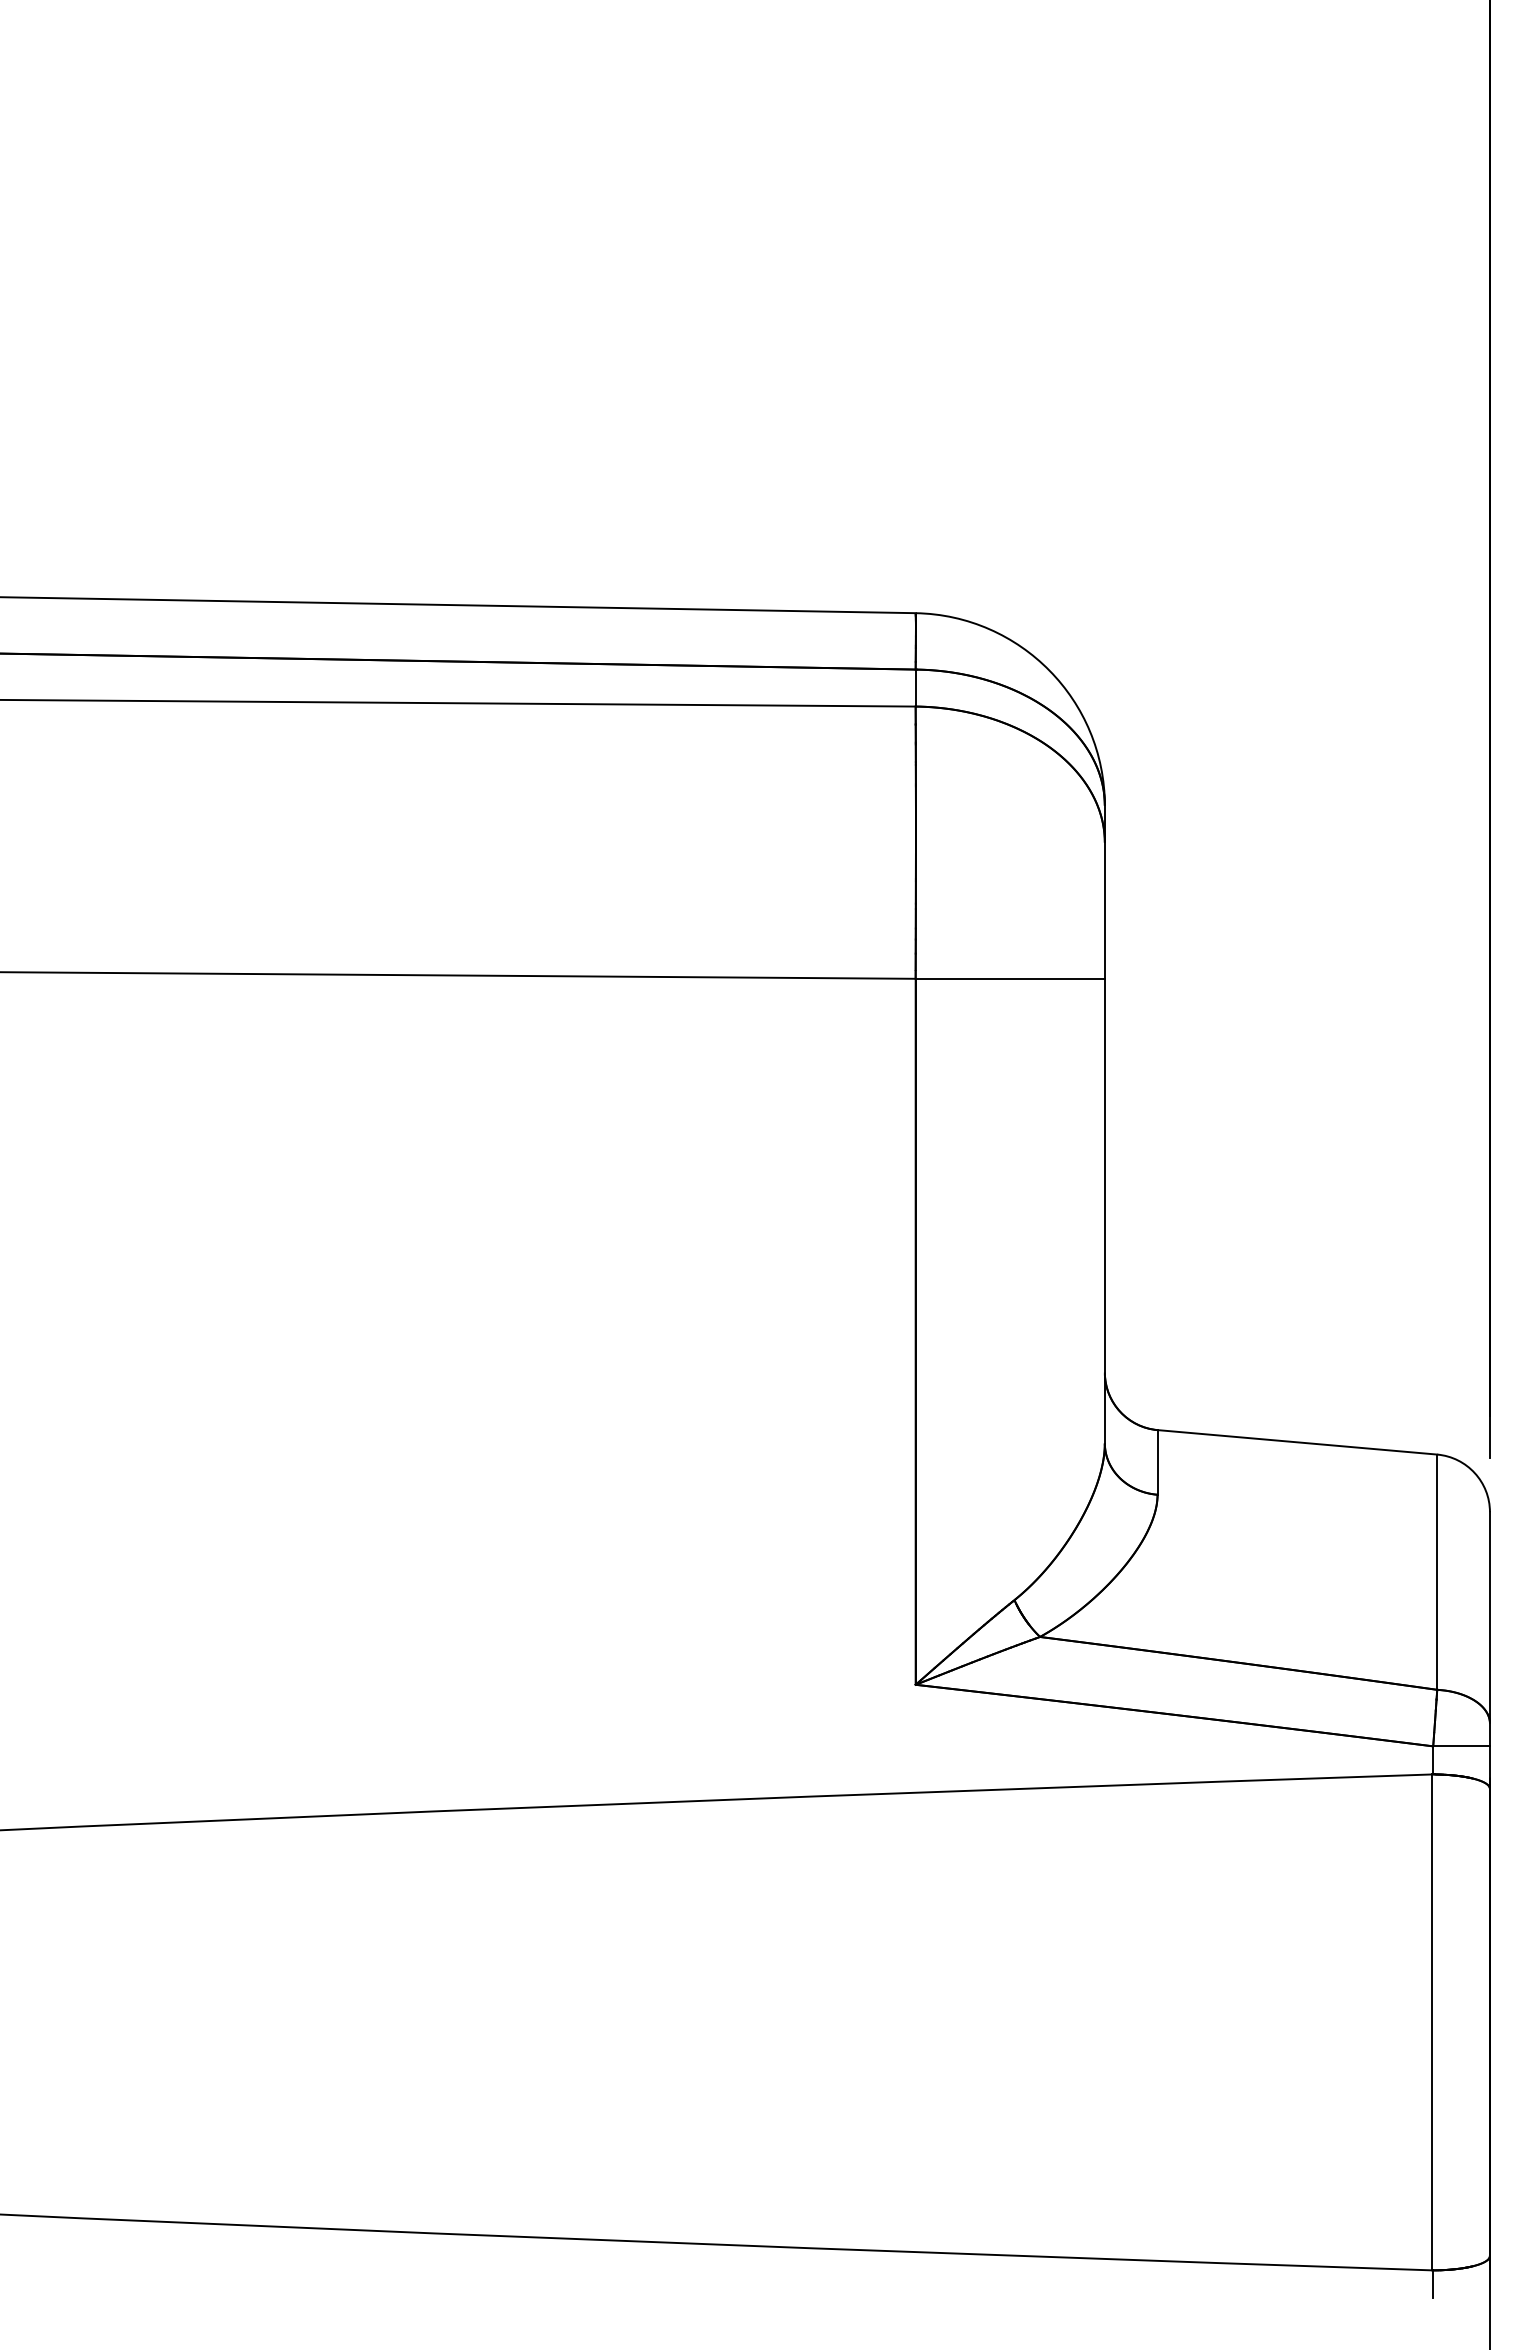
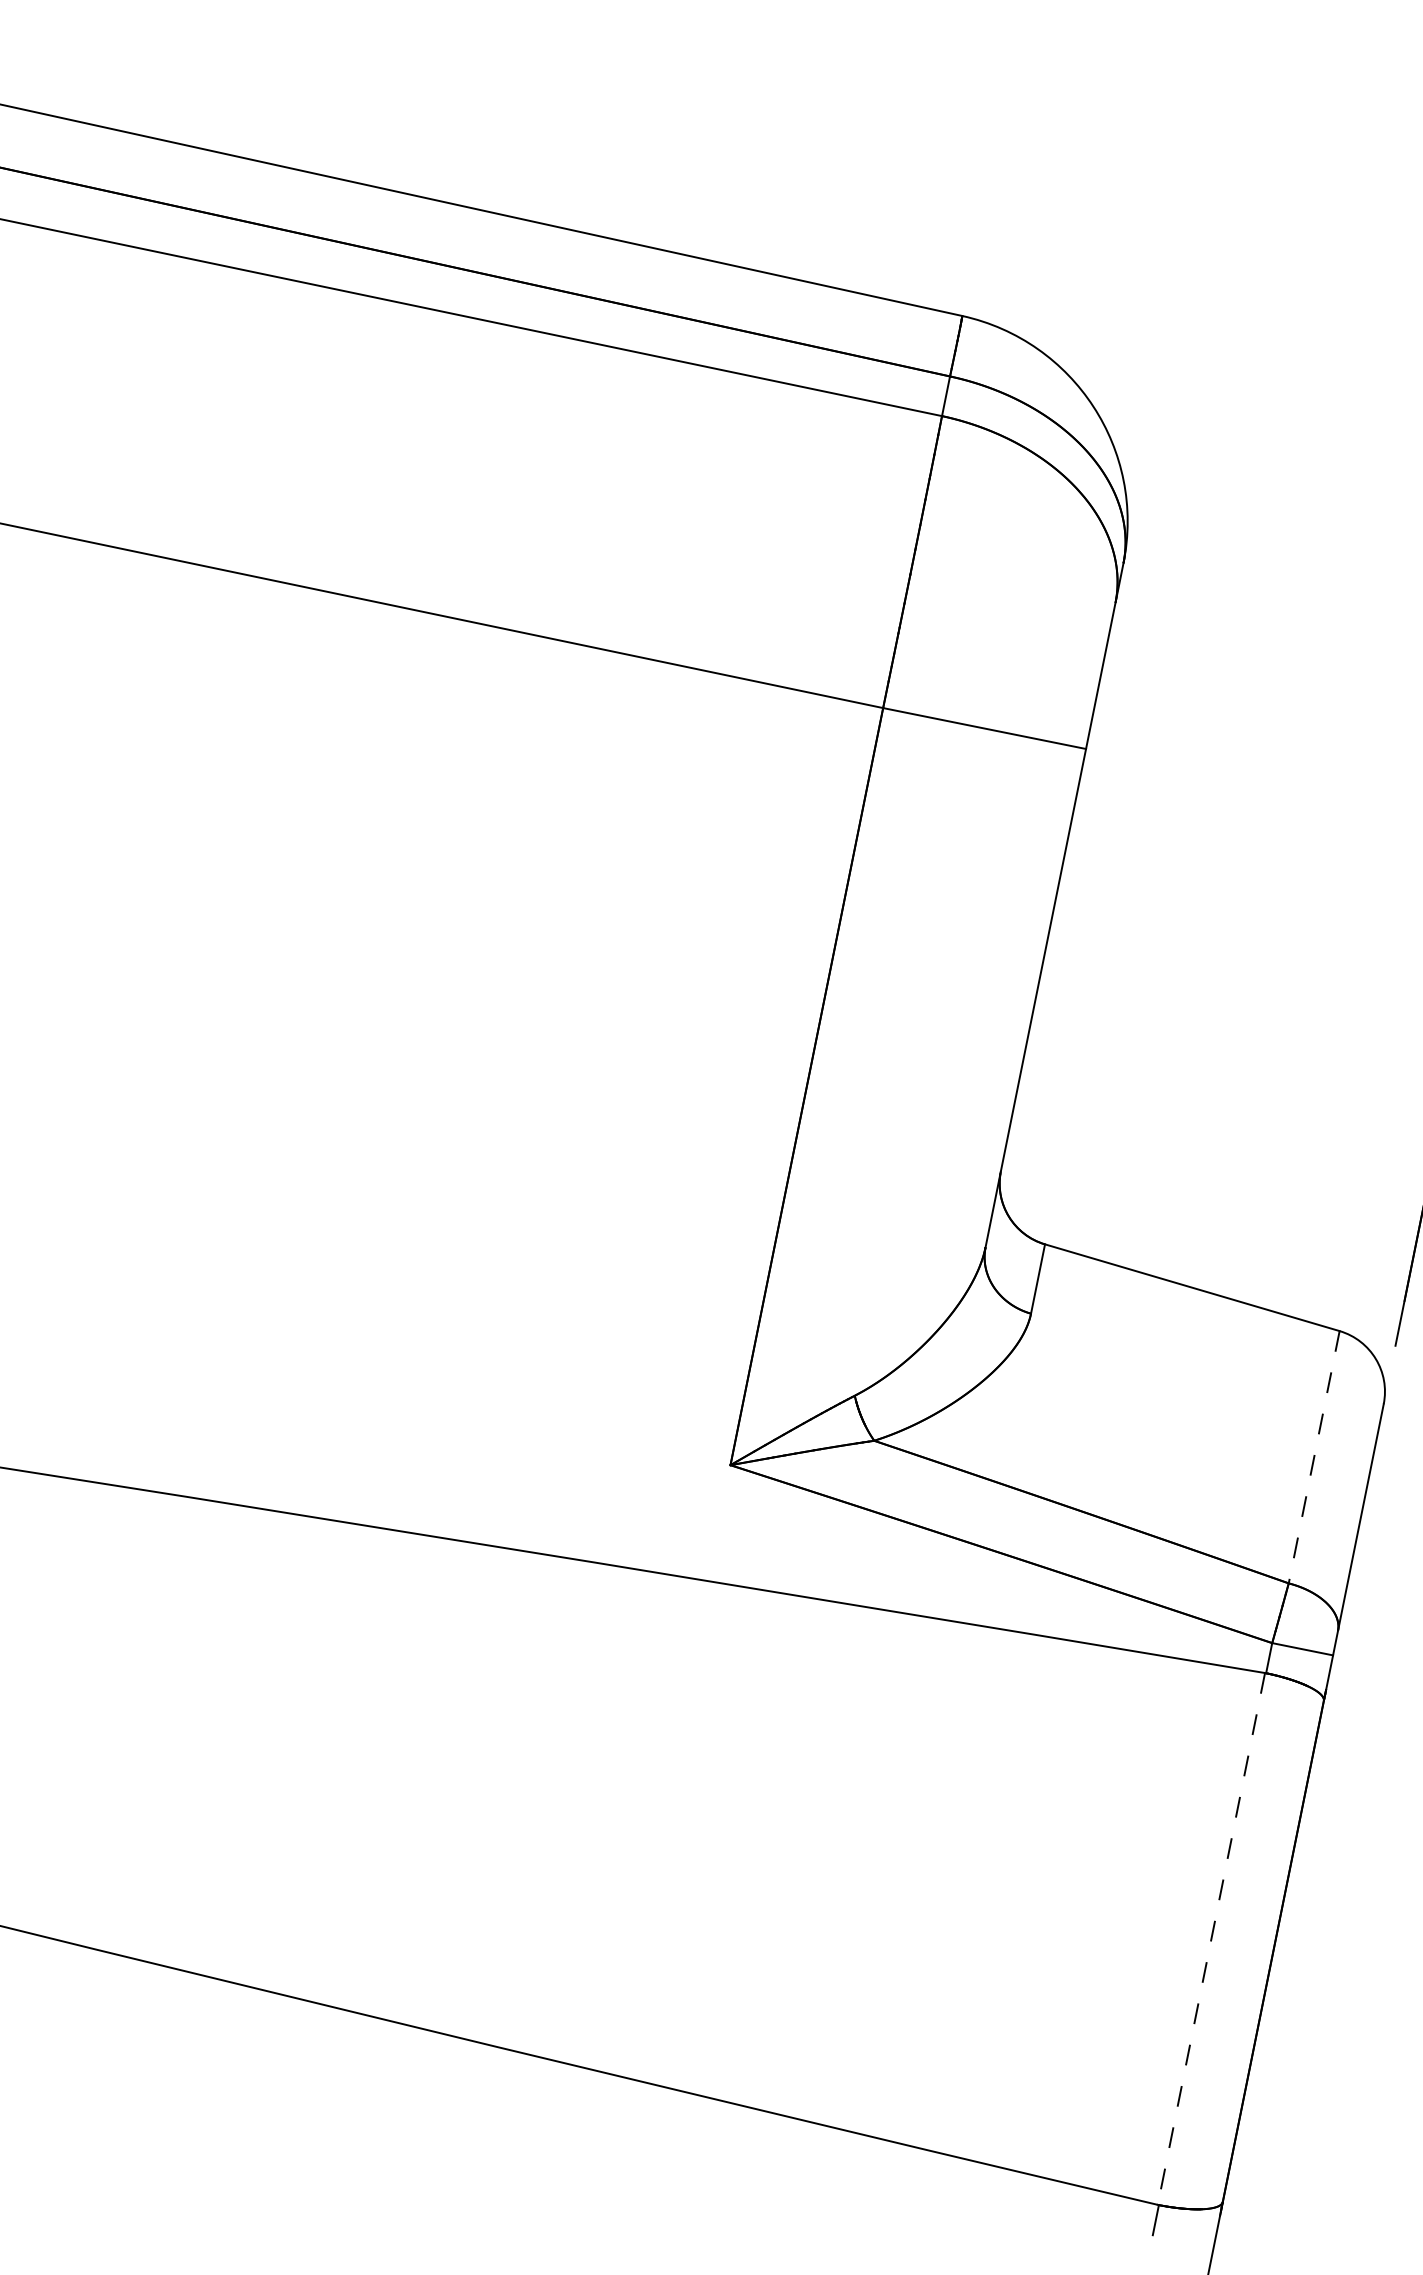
line: (1437, 1572) -> (1314, 1457), solid -> dashed
line: (1432, 2022) -> (1211, 1939), solid -> dashed

